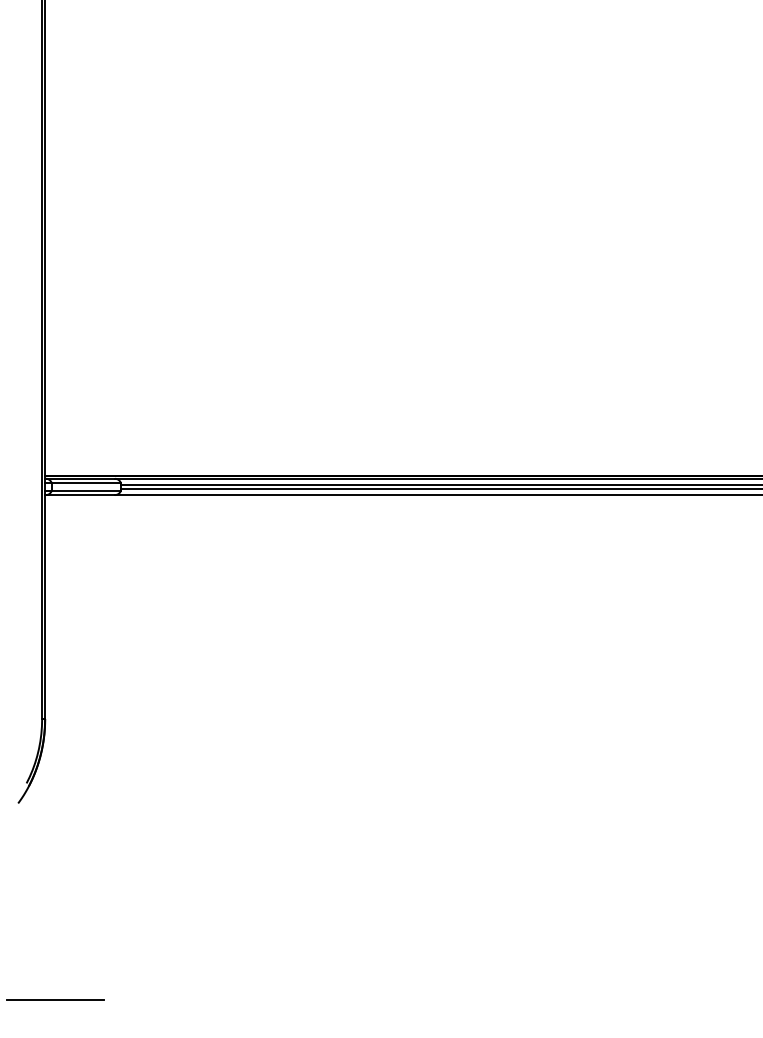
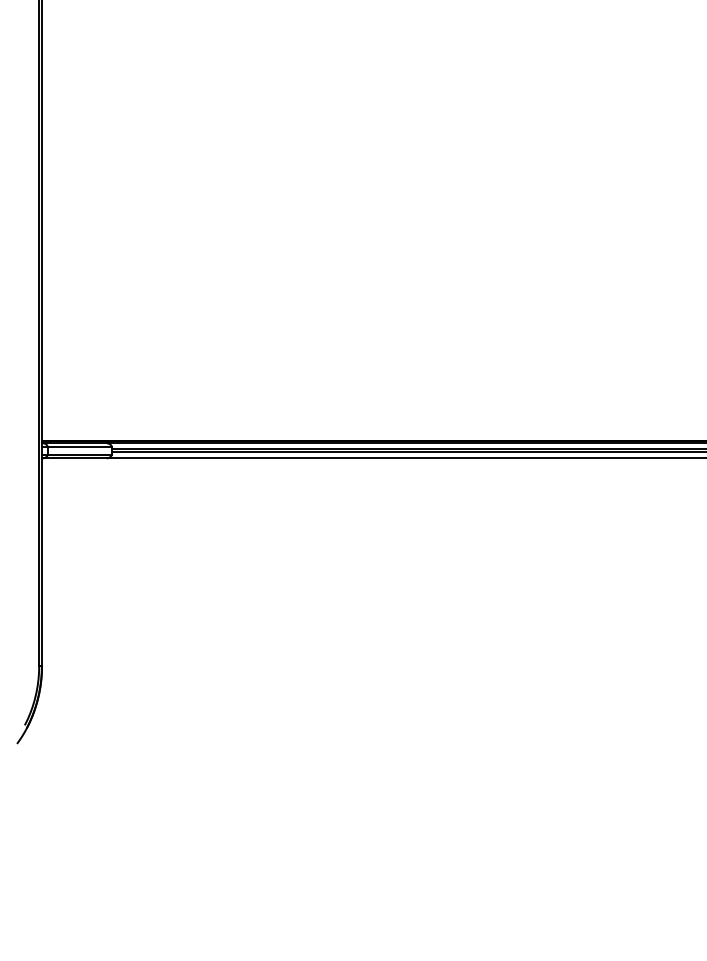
line: (55, 999) -> (51, 925), removed

